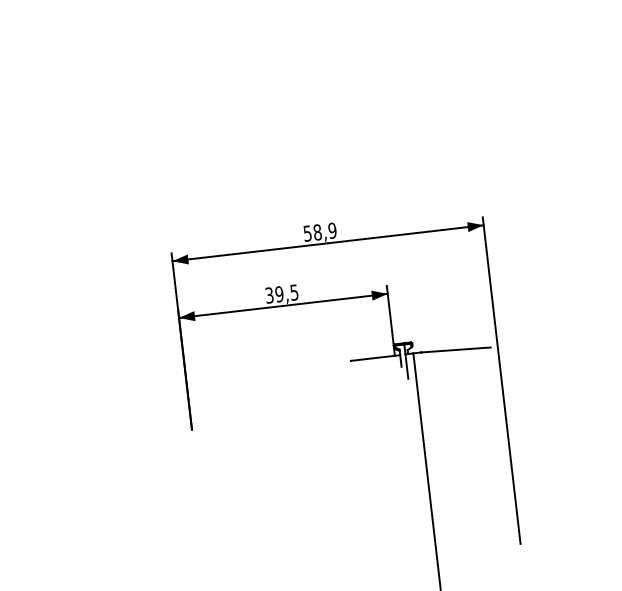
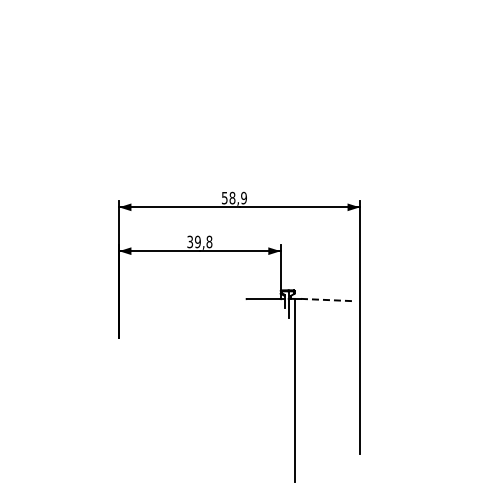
text: (294, 291) -> (209, 241), 39,5 -> 39,8
line: (455, 350) -> (327, 300), solid -> dashed

